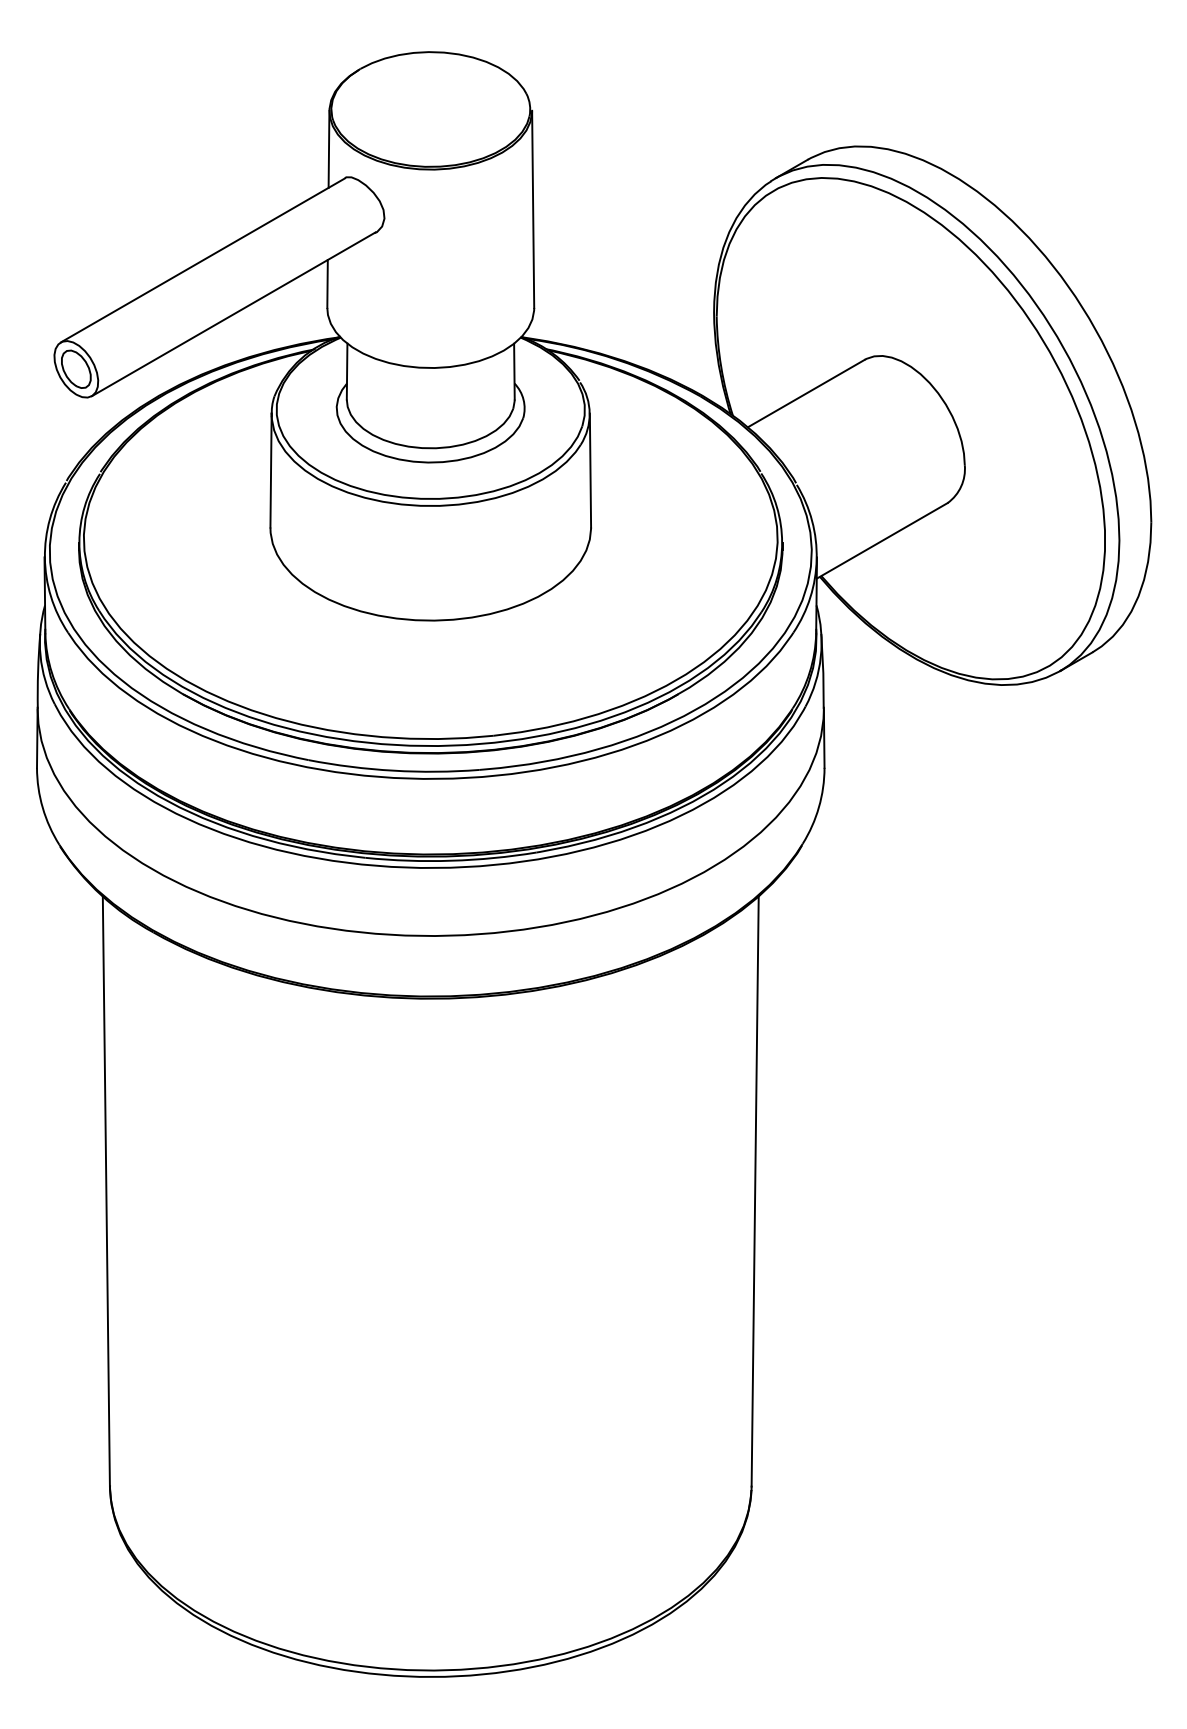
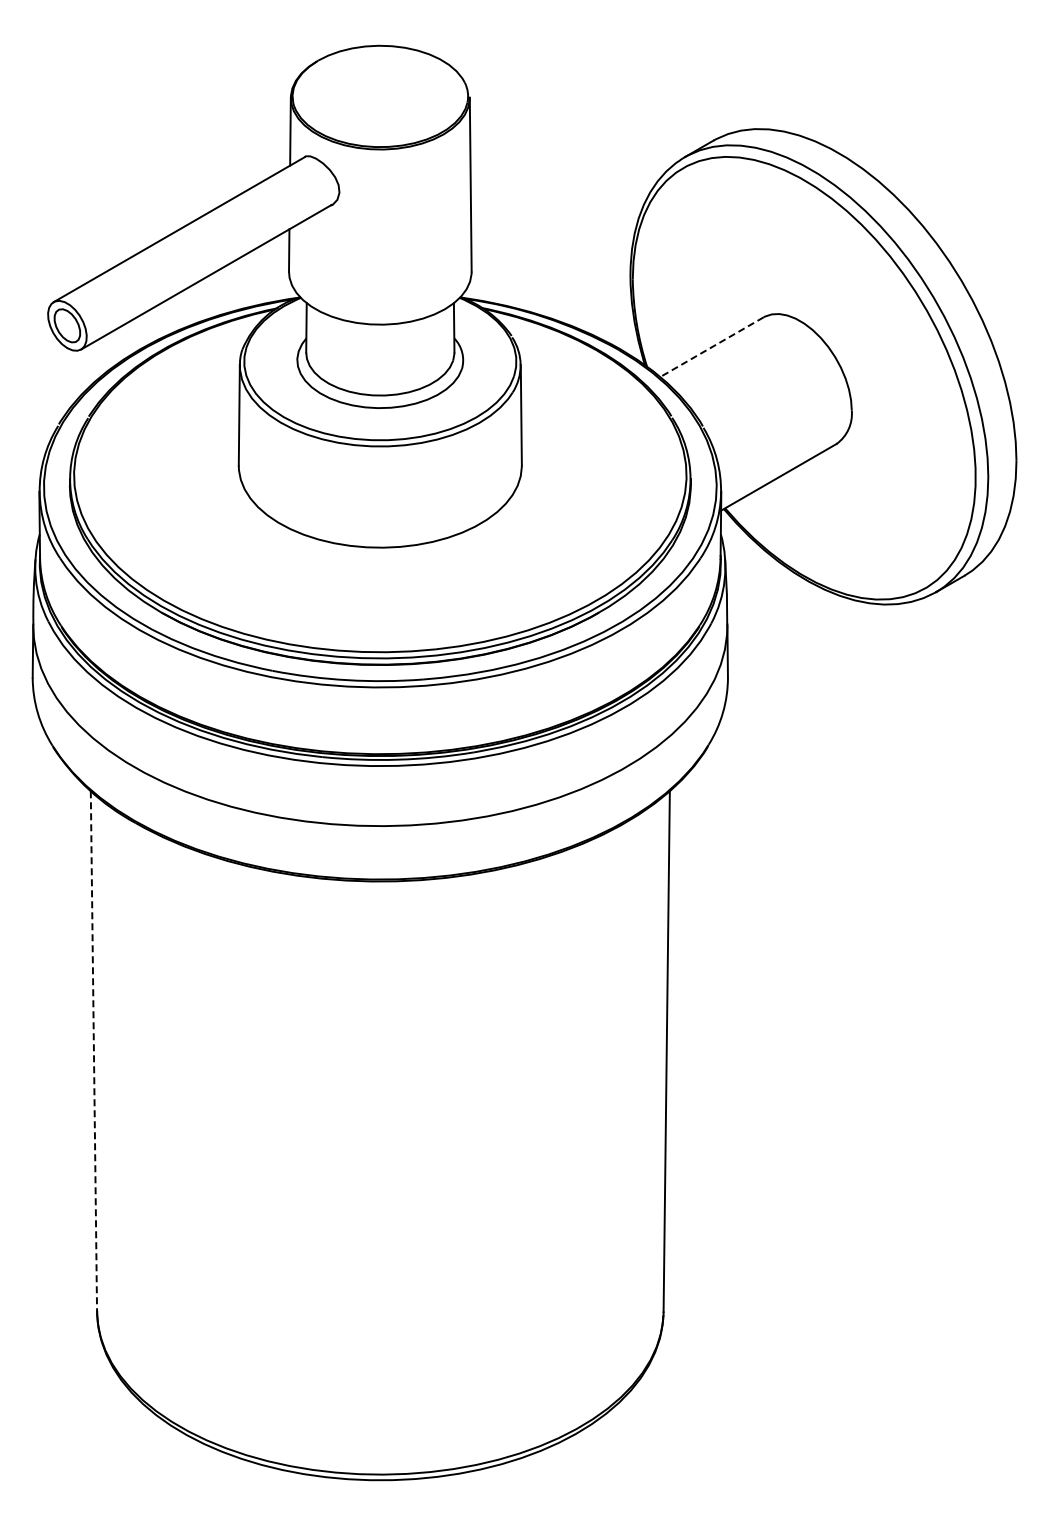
line: (805, 393) -> (711, 347), solid -> dashed
line: (105, 1192) -> (93, 1052), solid -> dashed

